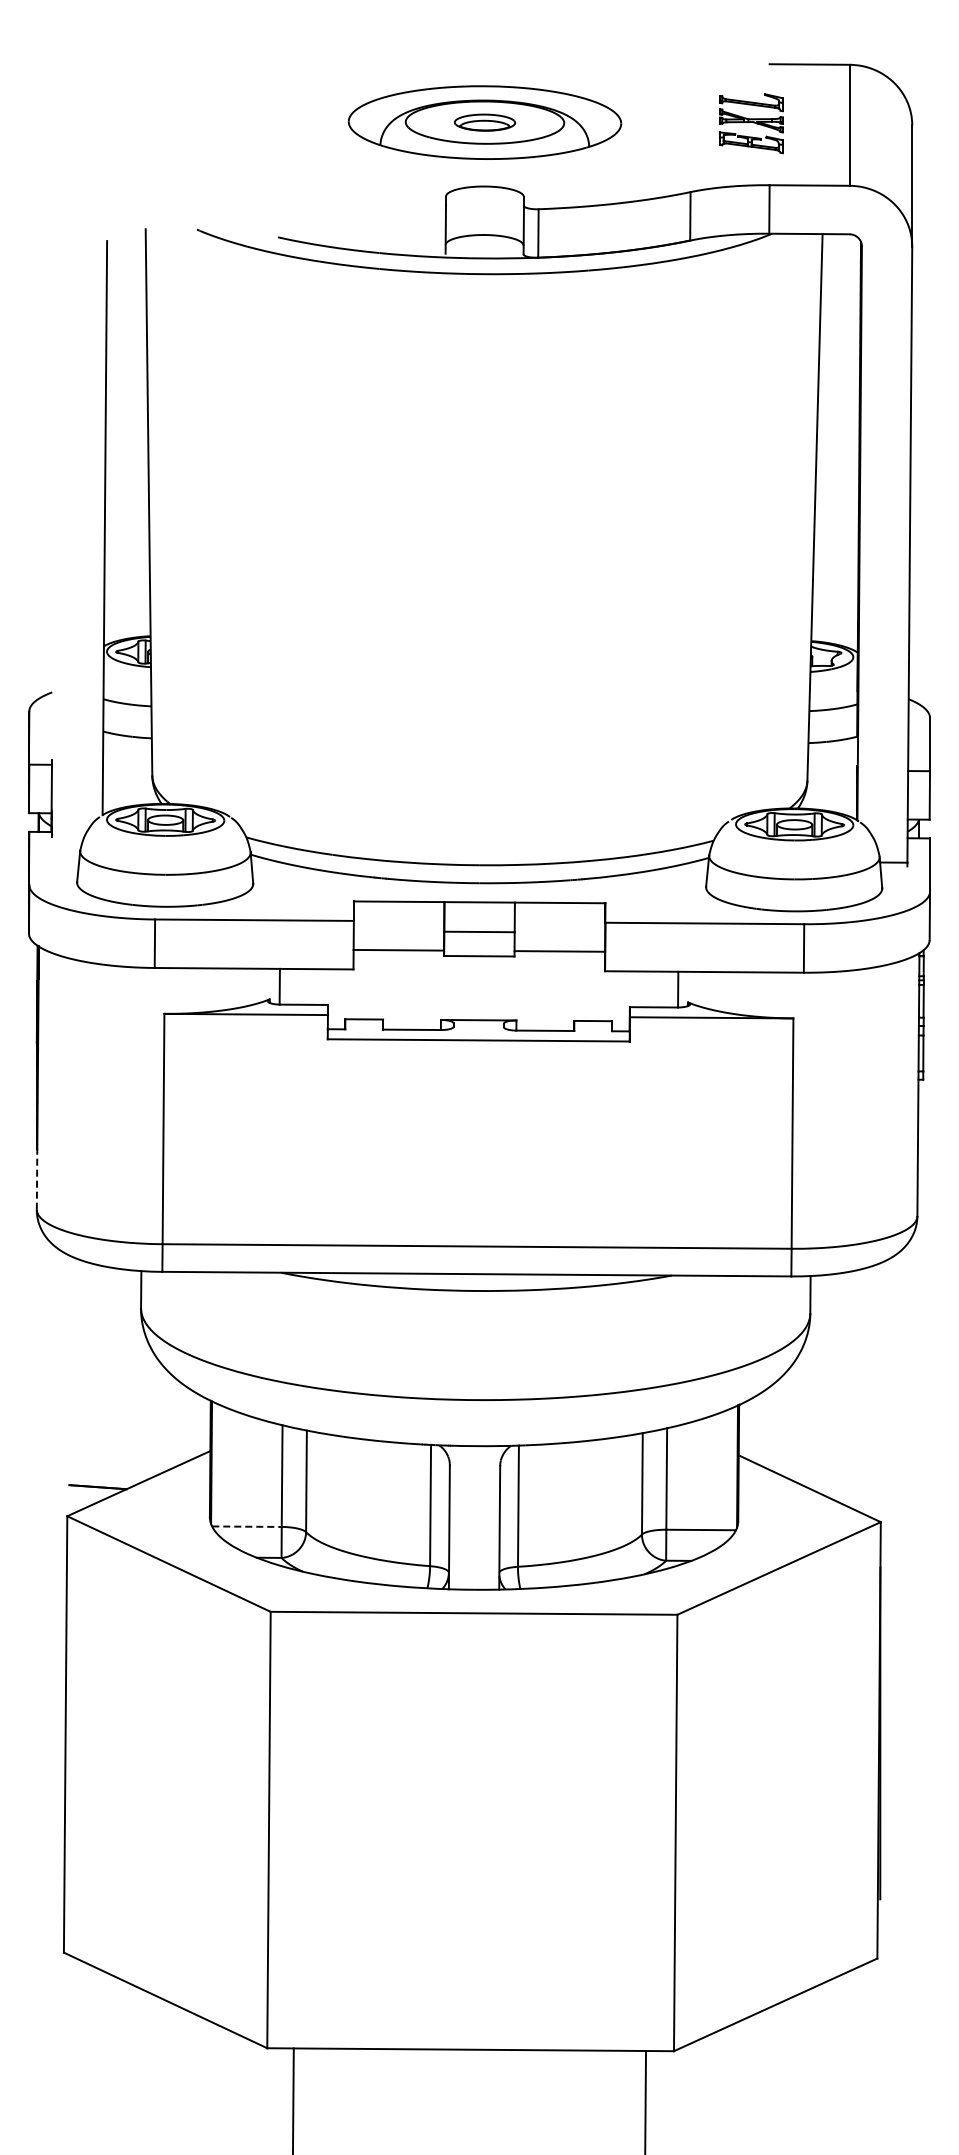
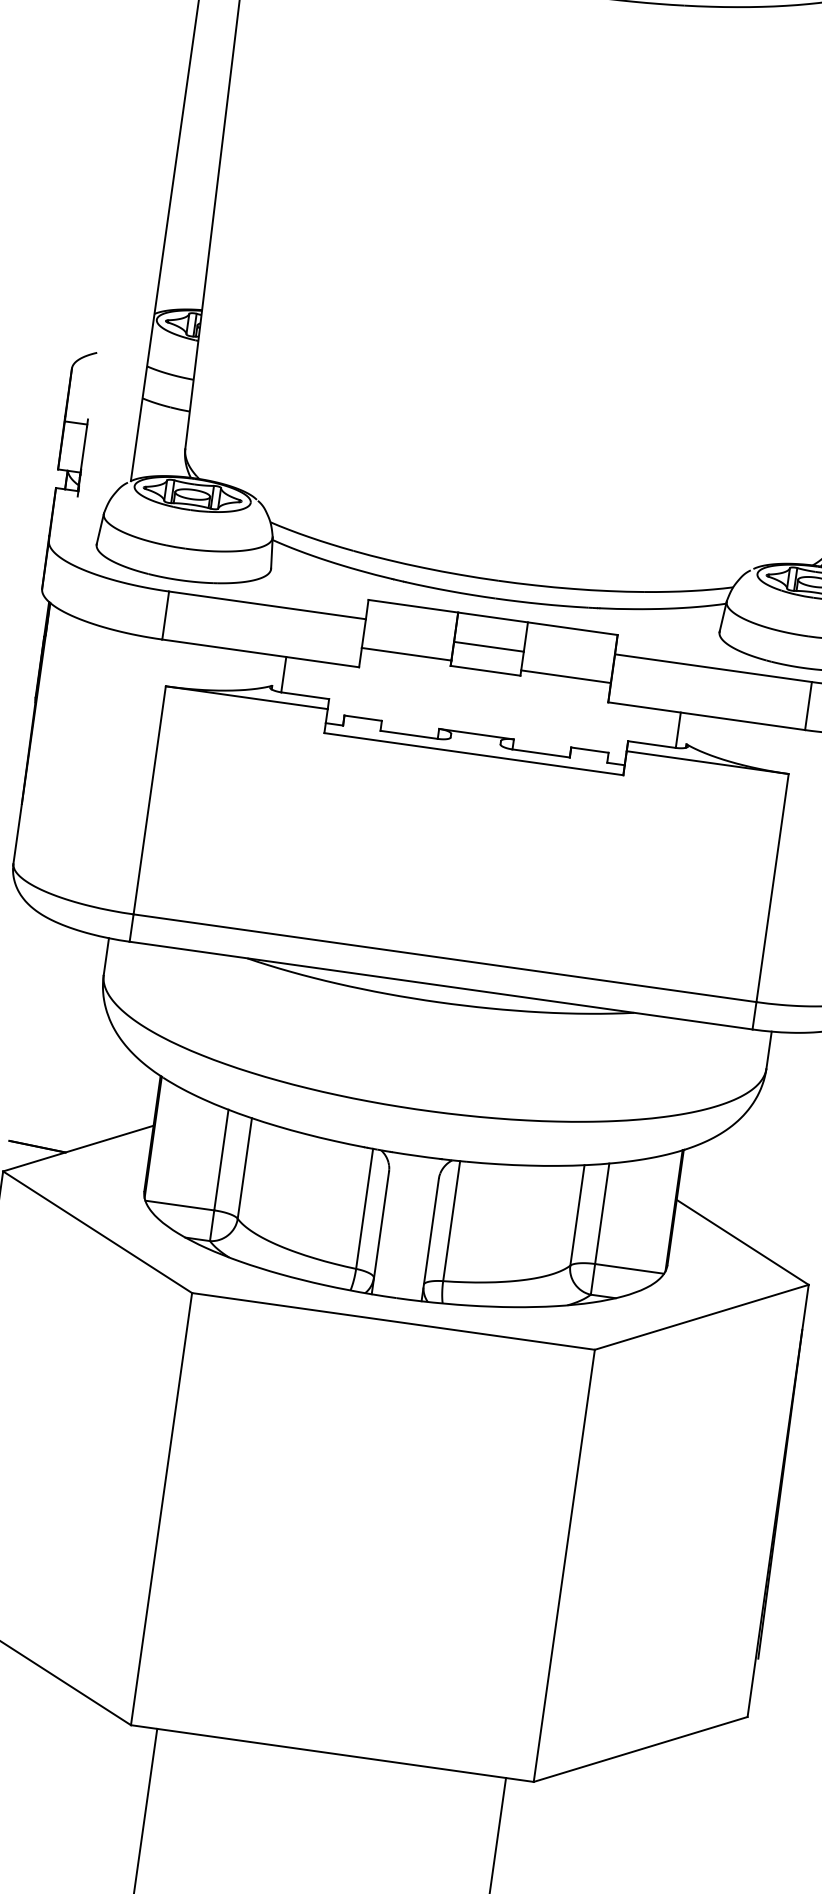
line: (37, 1178) -> (18, 832), dashed -> solid
line: (247, 1526) -> (180, 1205), dashed -> solid

